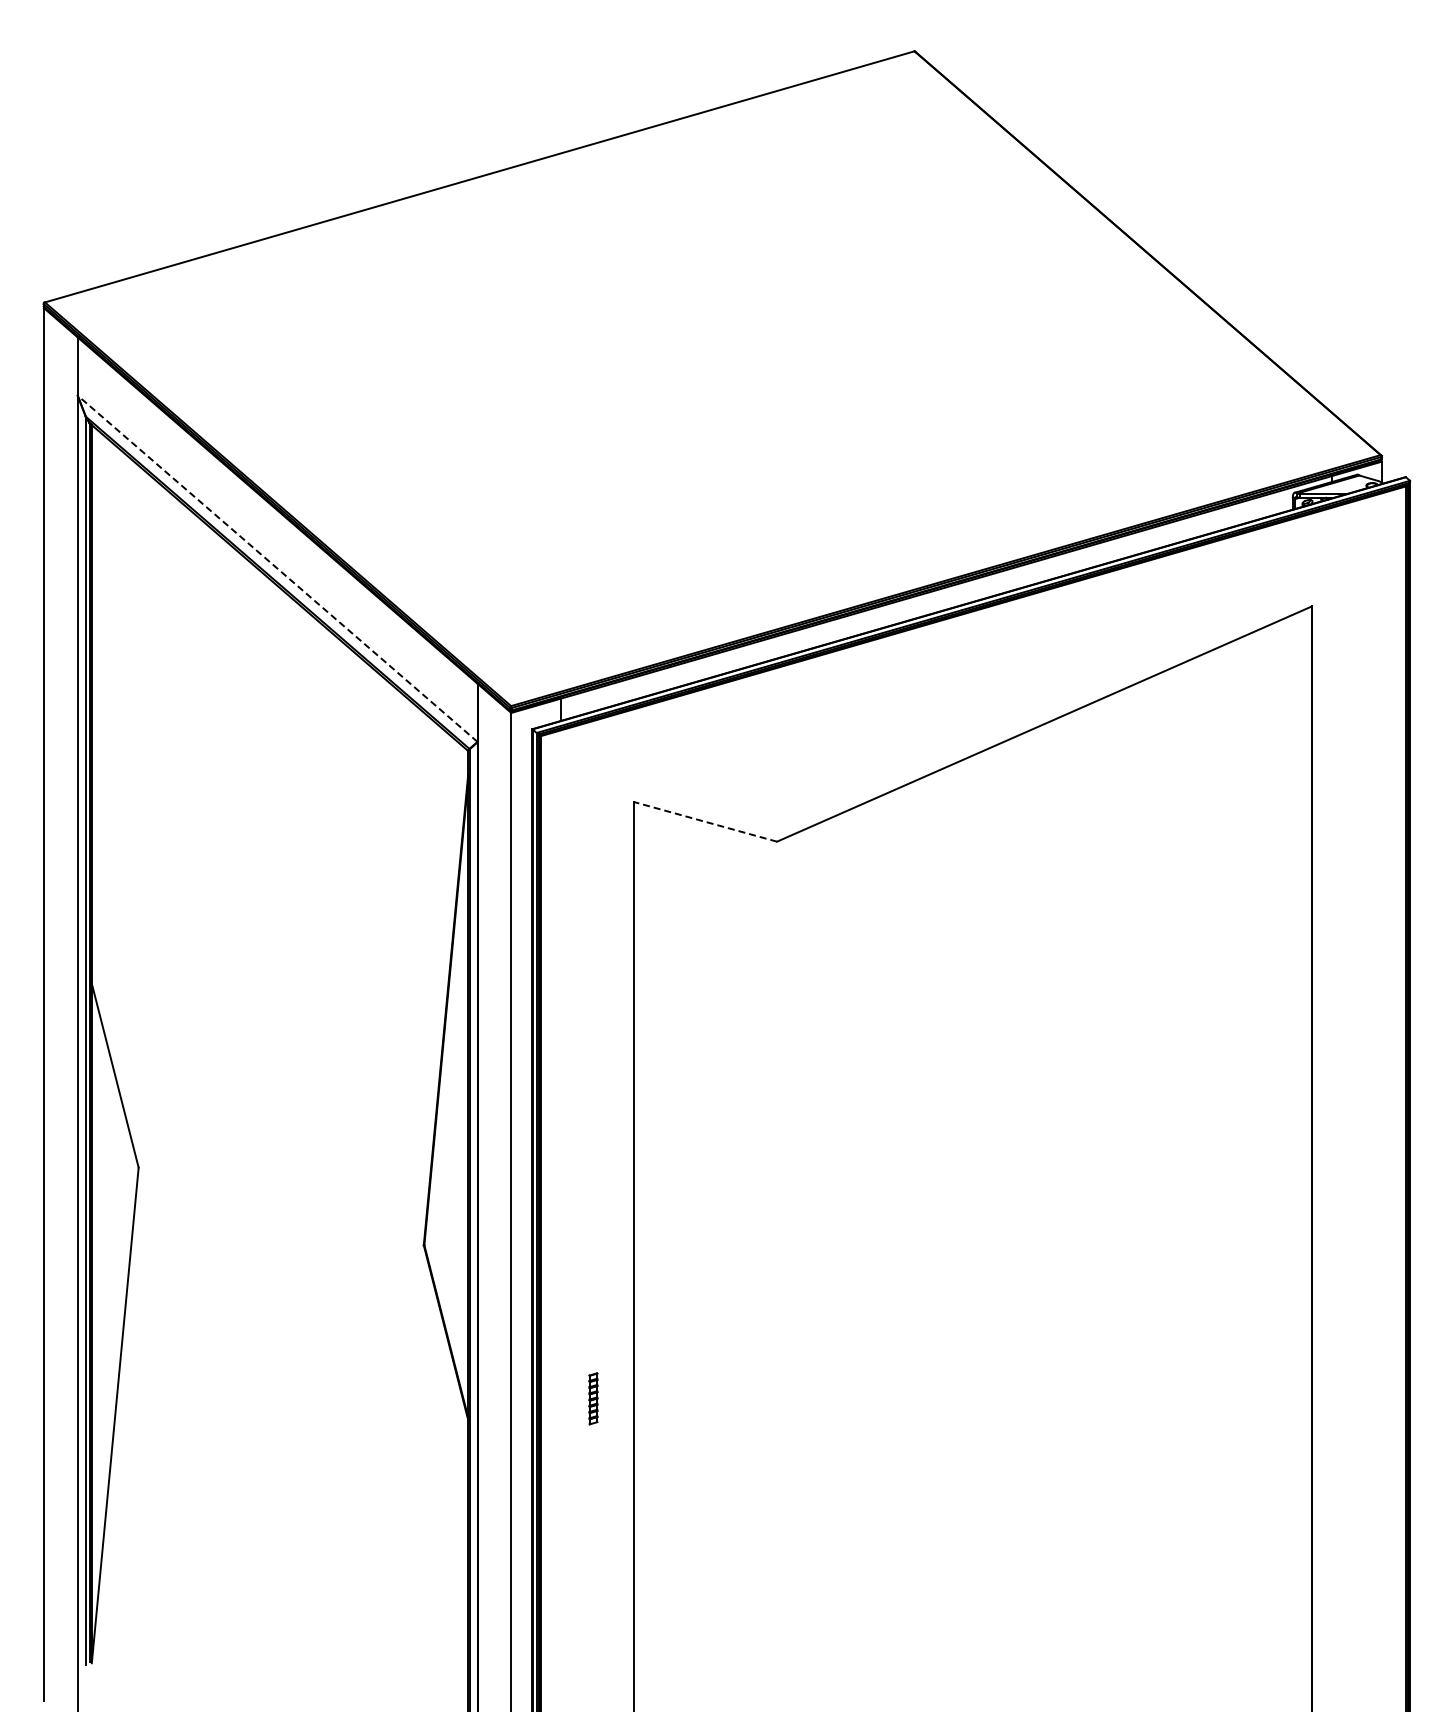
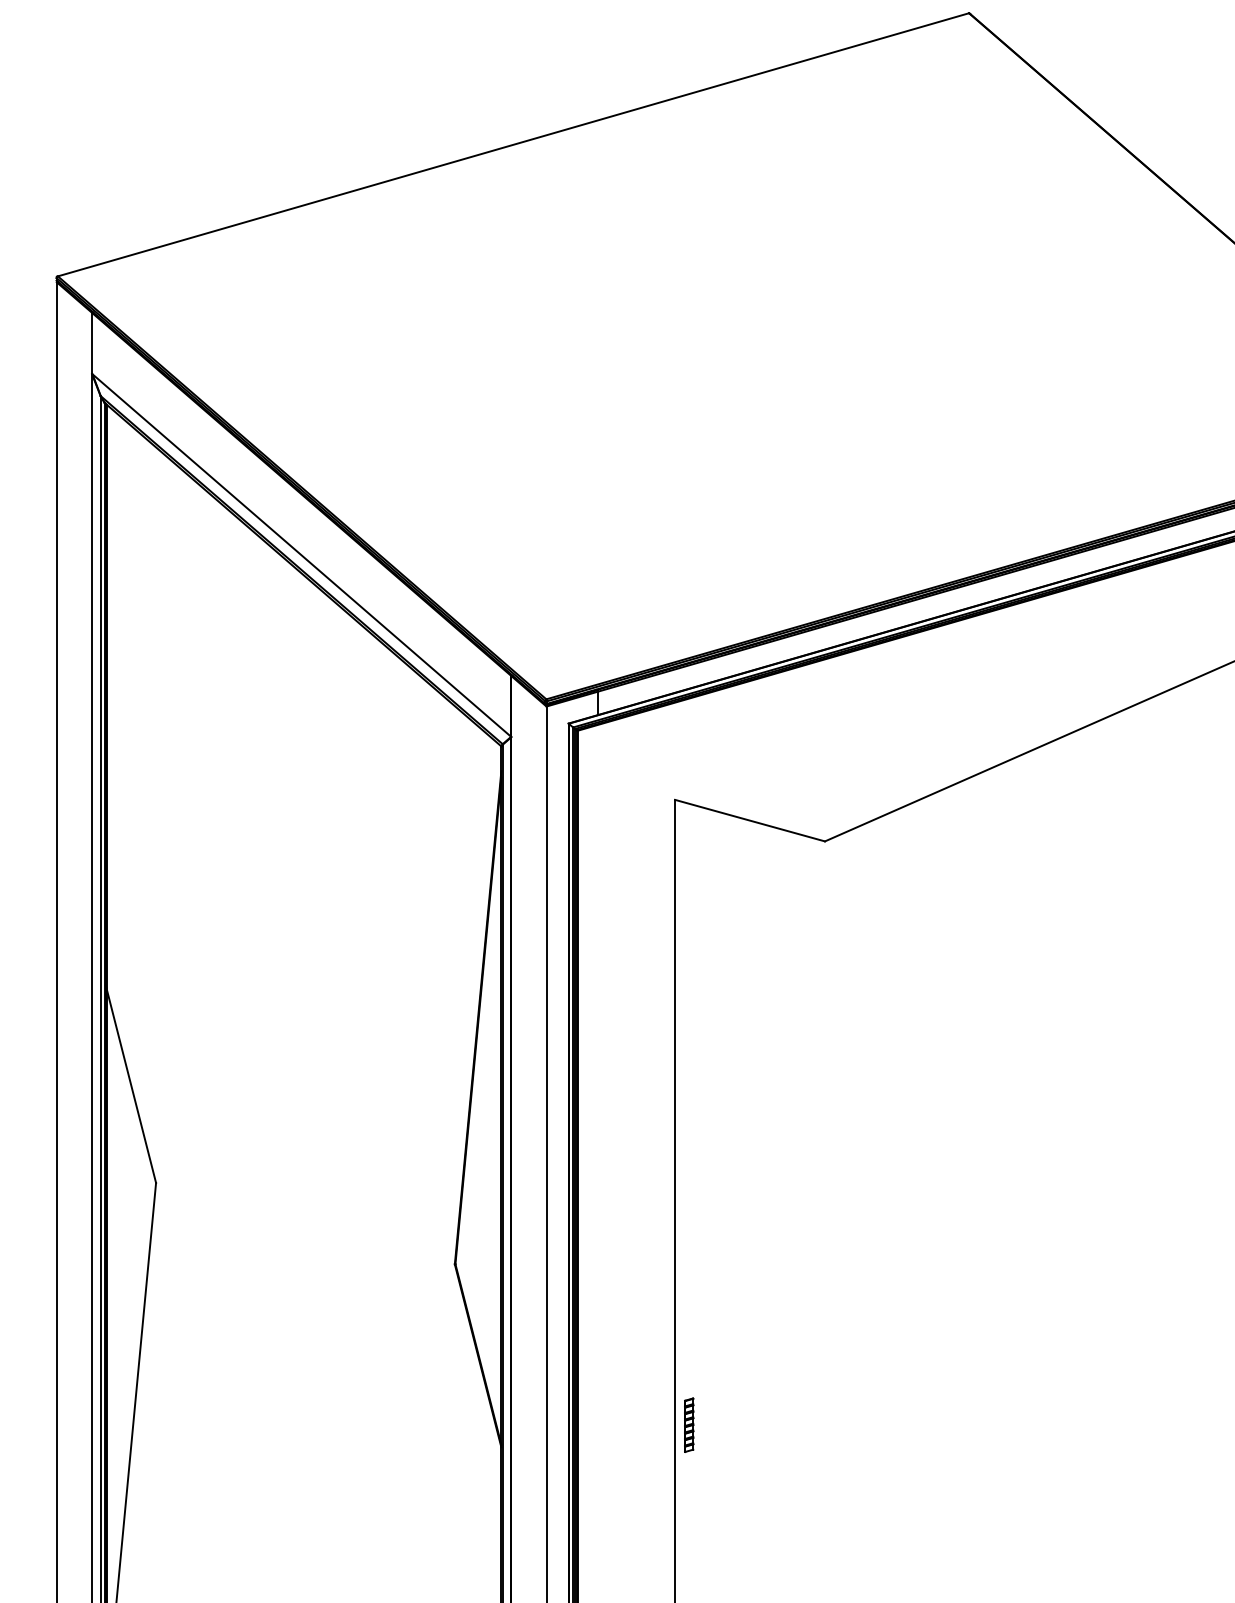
line: (277, 568) -> (301, 555), dashed -> solid
line: (705, 821) -> (750, 820), dashed -> solid
part: (593, 1398) -> (689, 1424), moved

